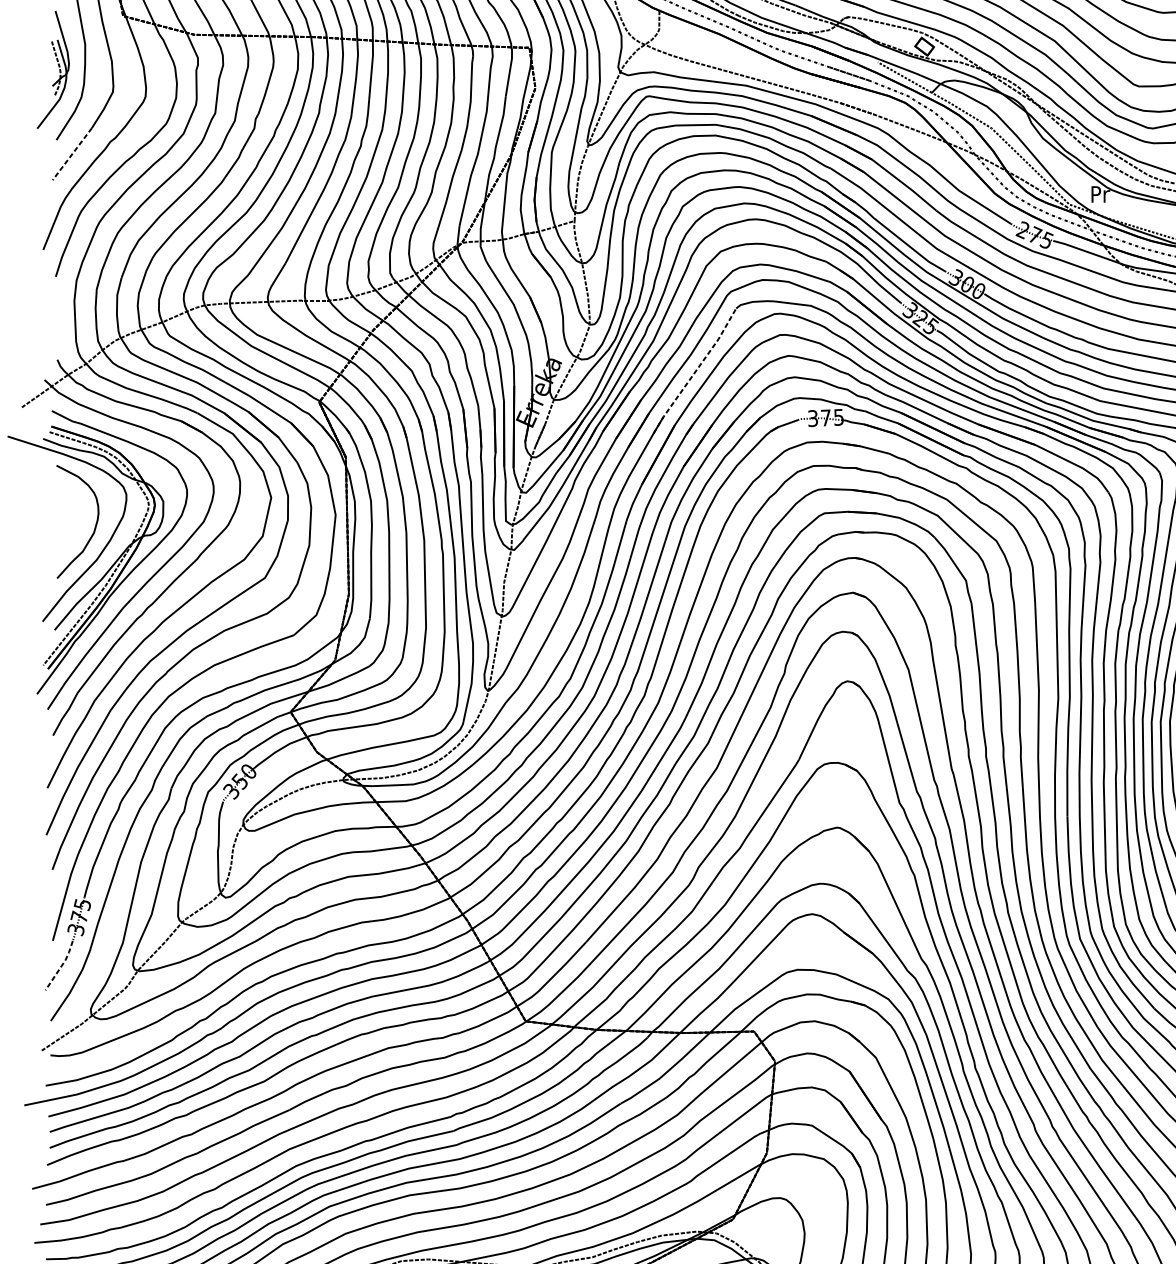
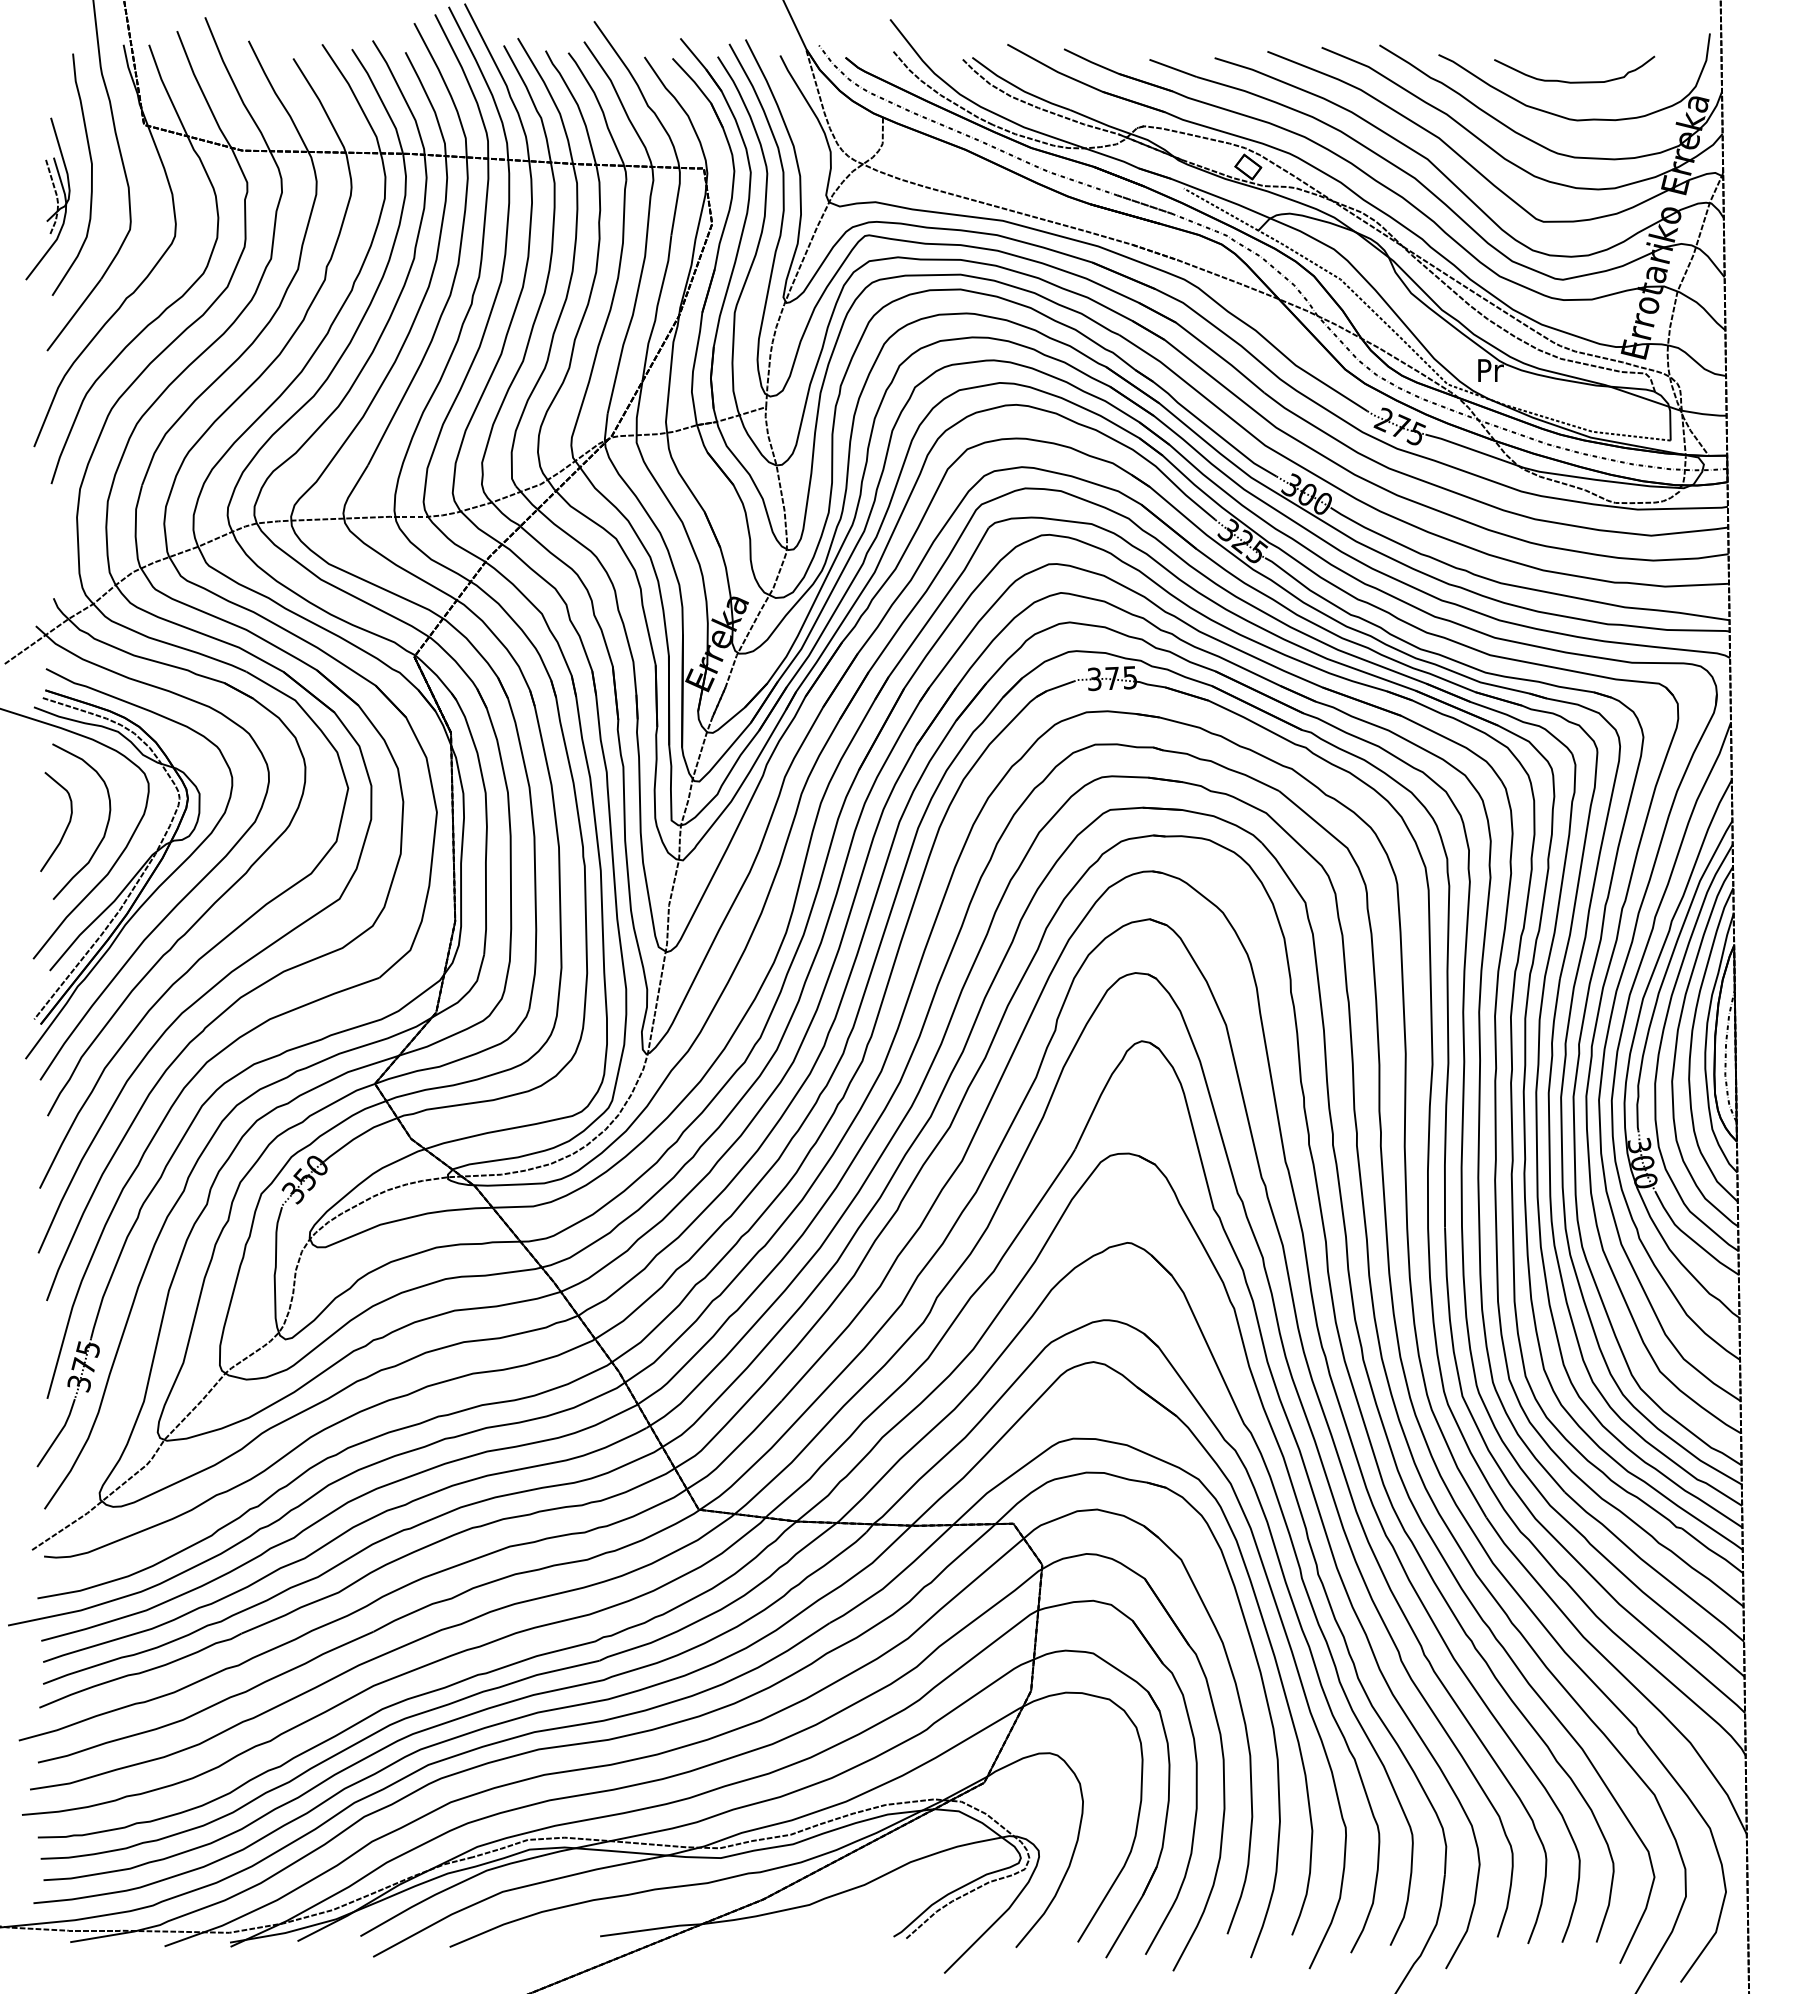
line: (72, 154) -> (74, 315), dashed -> solid
line: (695, 371) -> (932, 614), dashed -> solid
curve: (66, 525) -> (66, 826), added
line: (61, 966) -> (59, 1433), dashed -> solid

